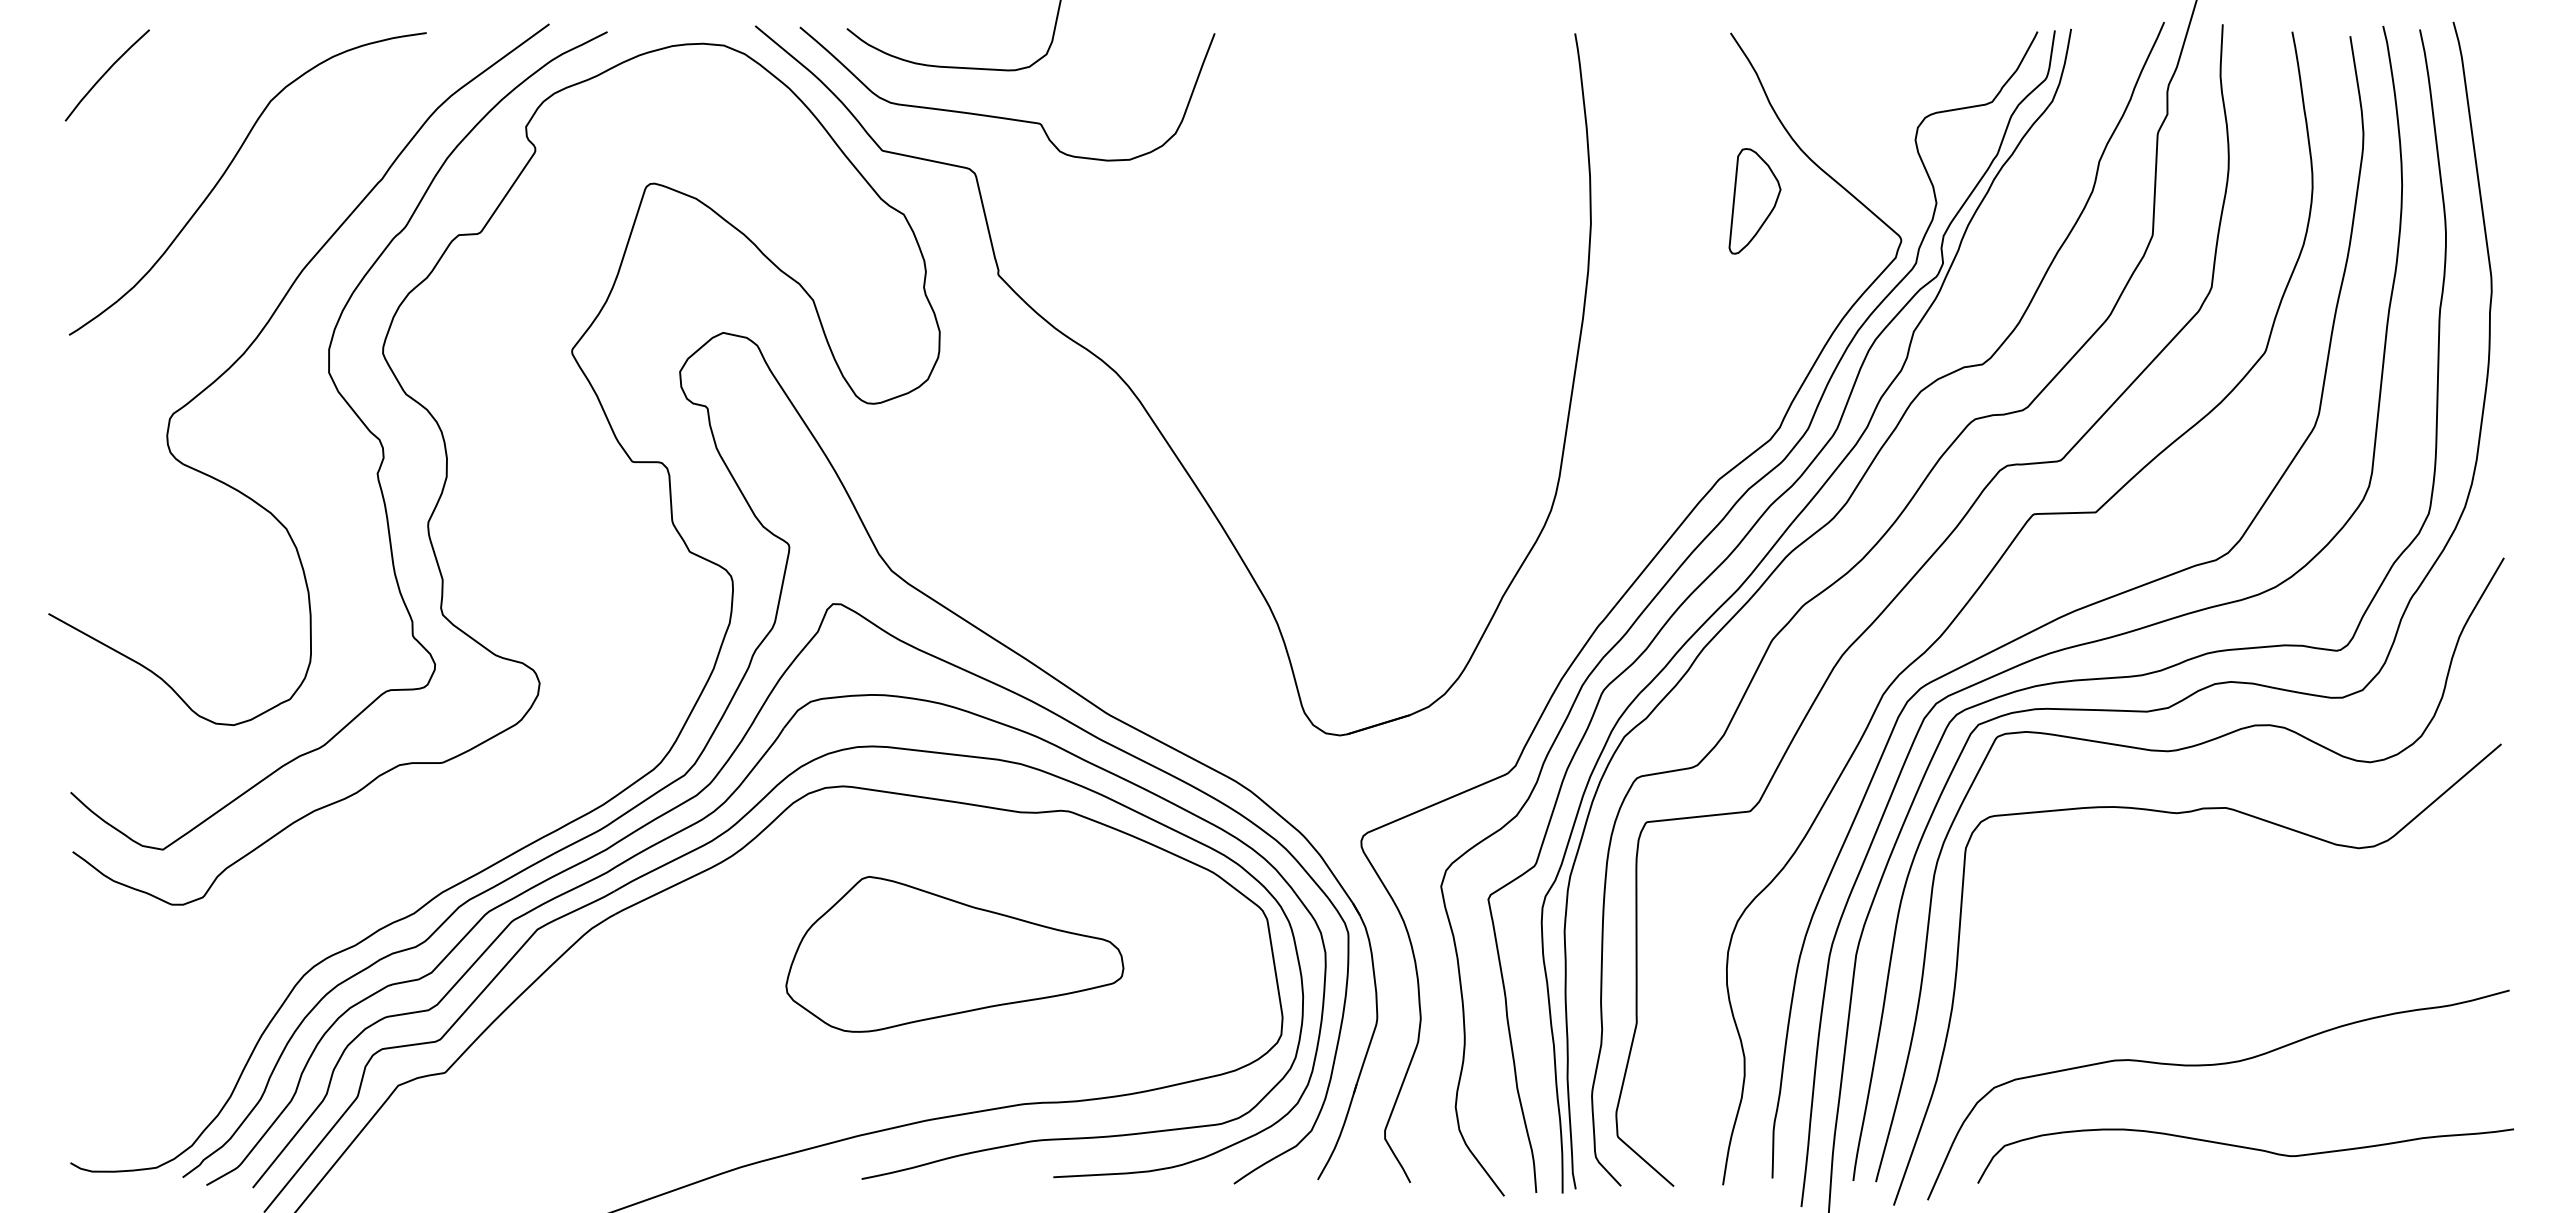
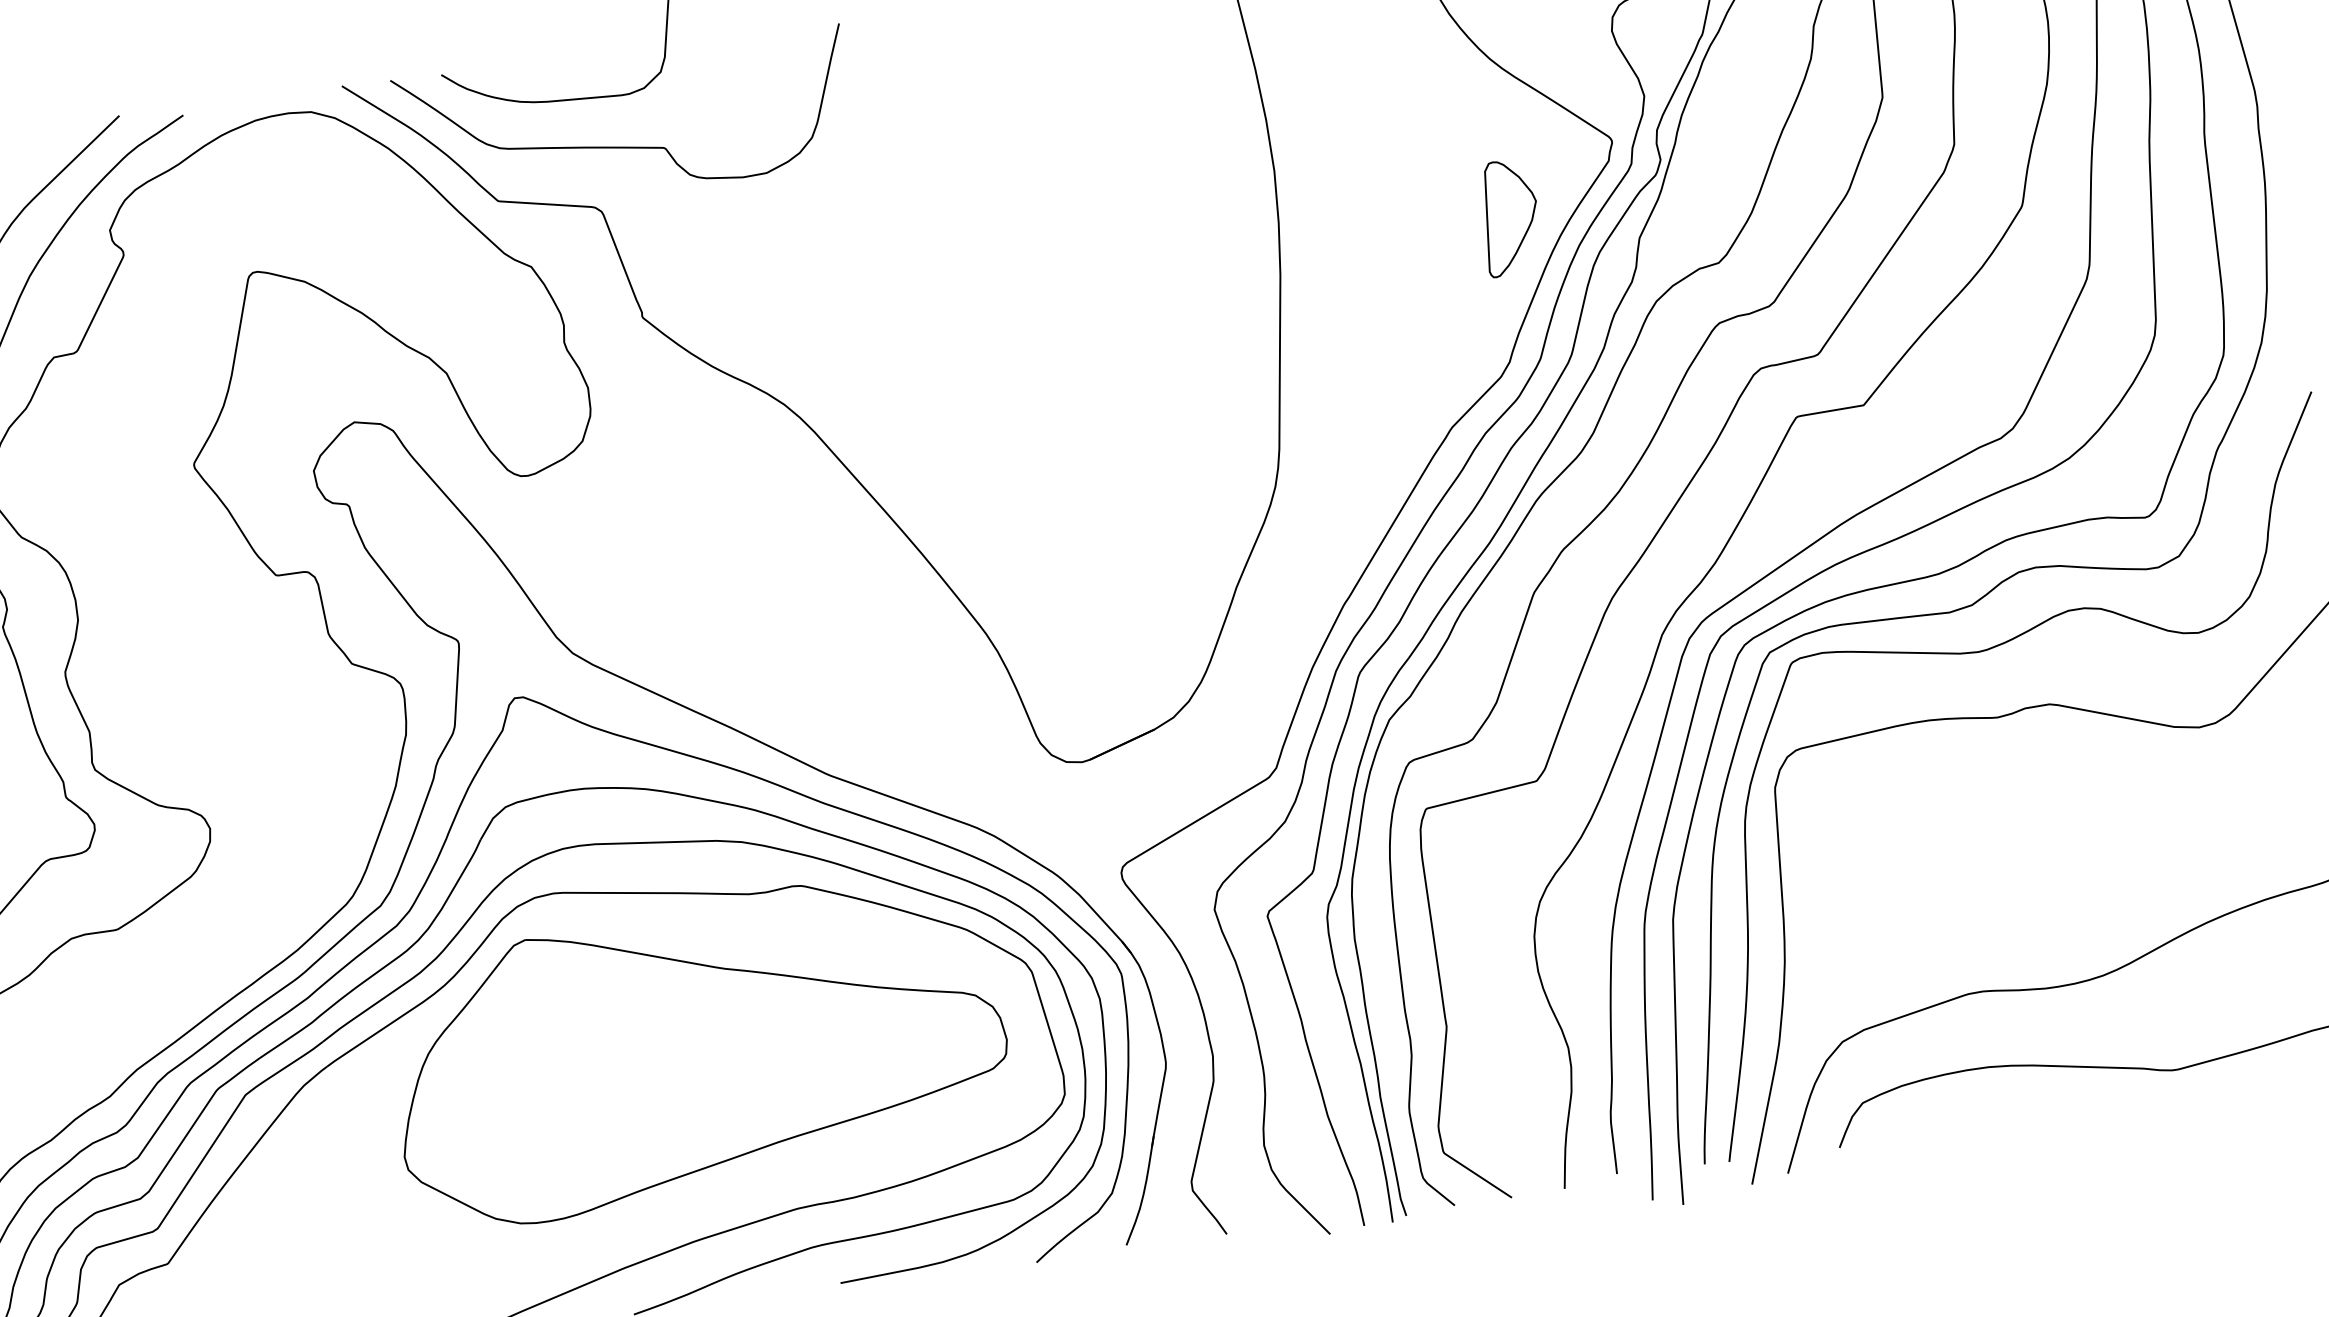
part: (1754, 201) -> (1509, 217), moved
part: (954, 954) -> (699, 1057), size x1.67

